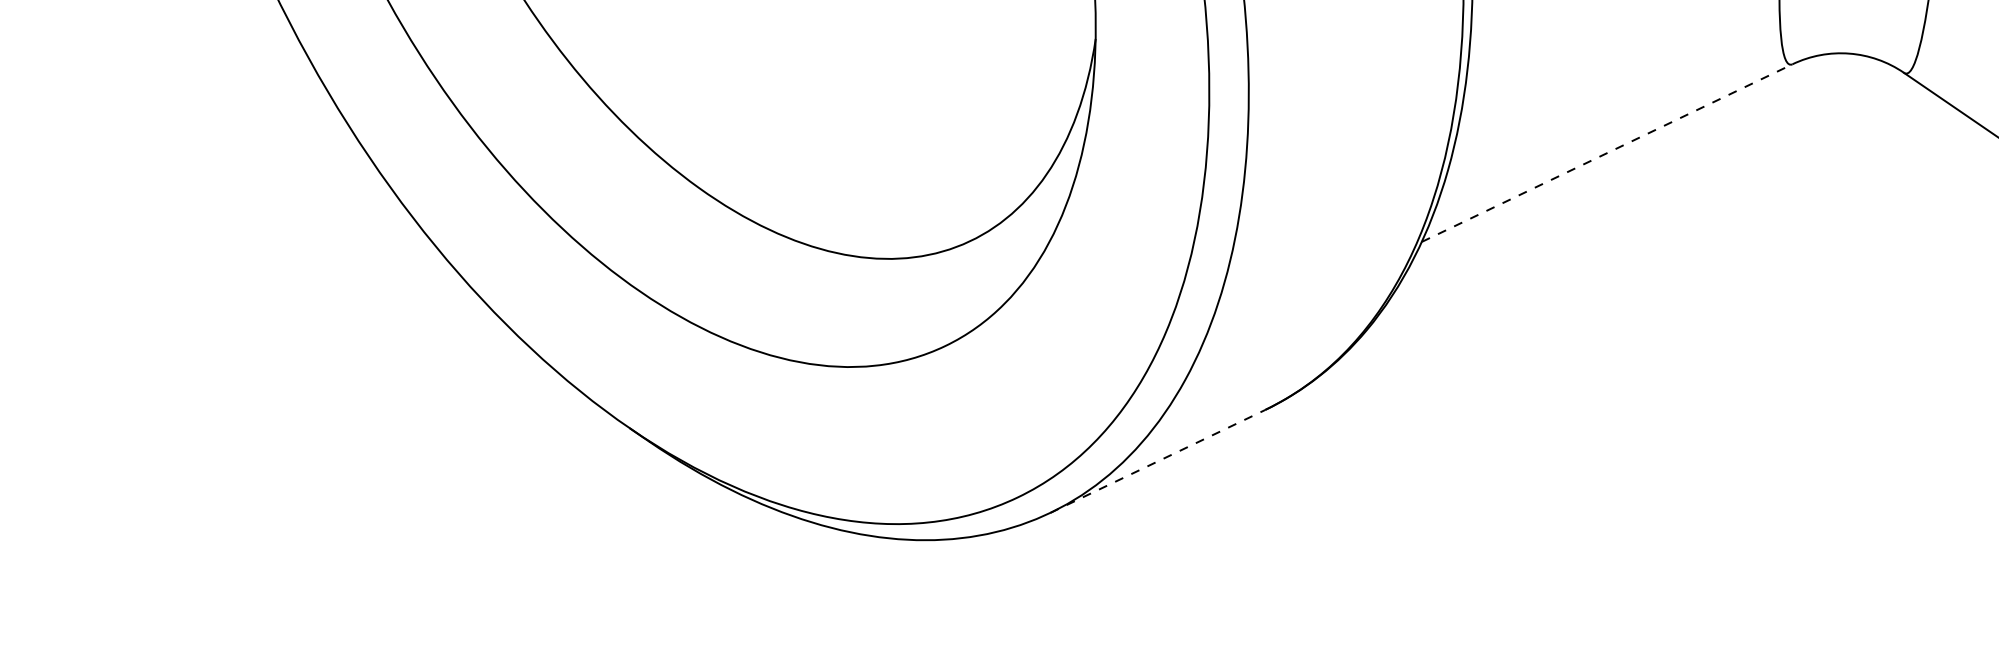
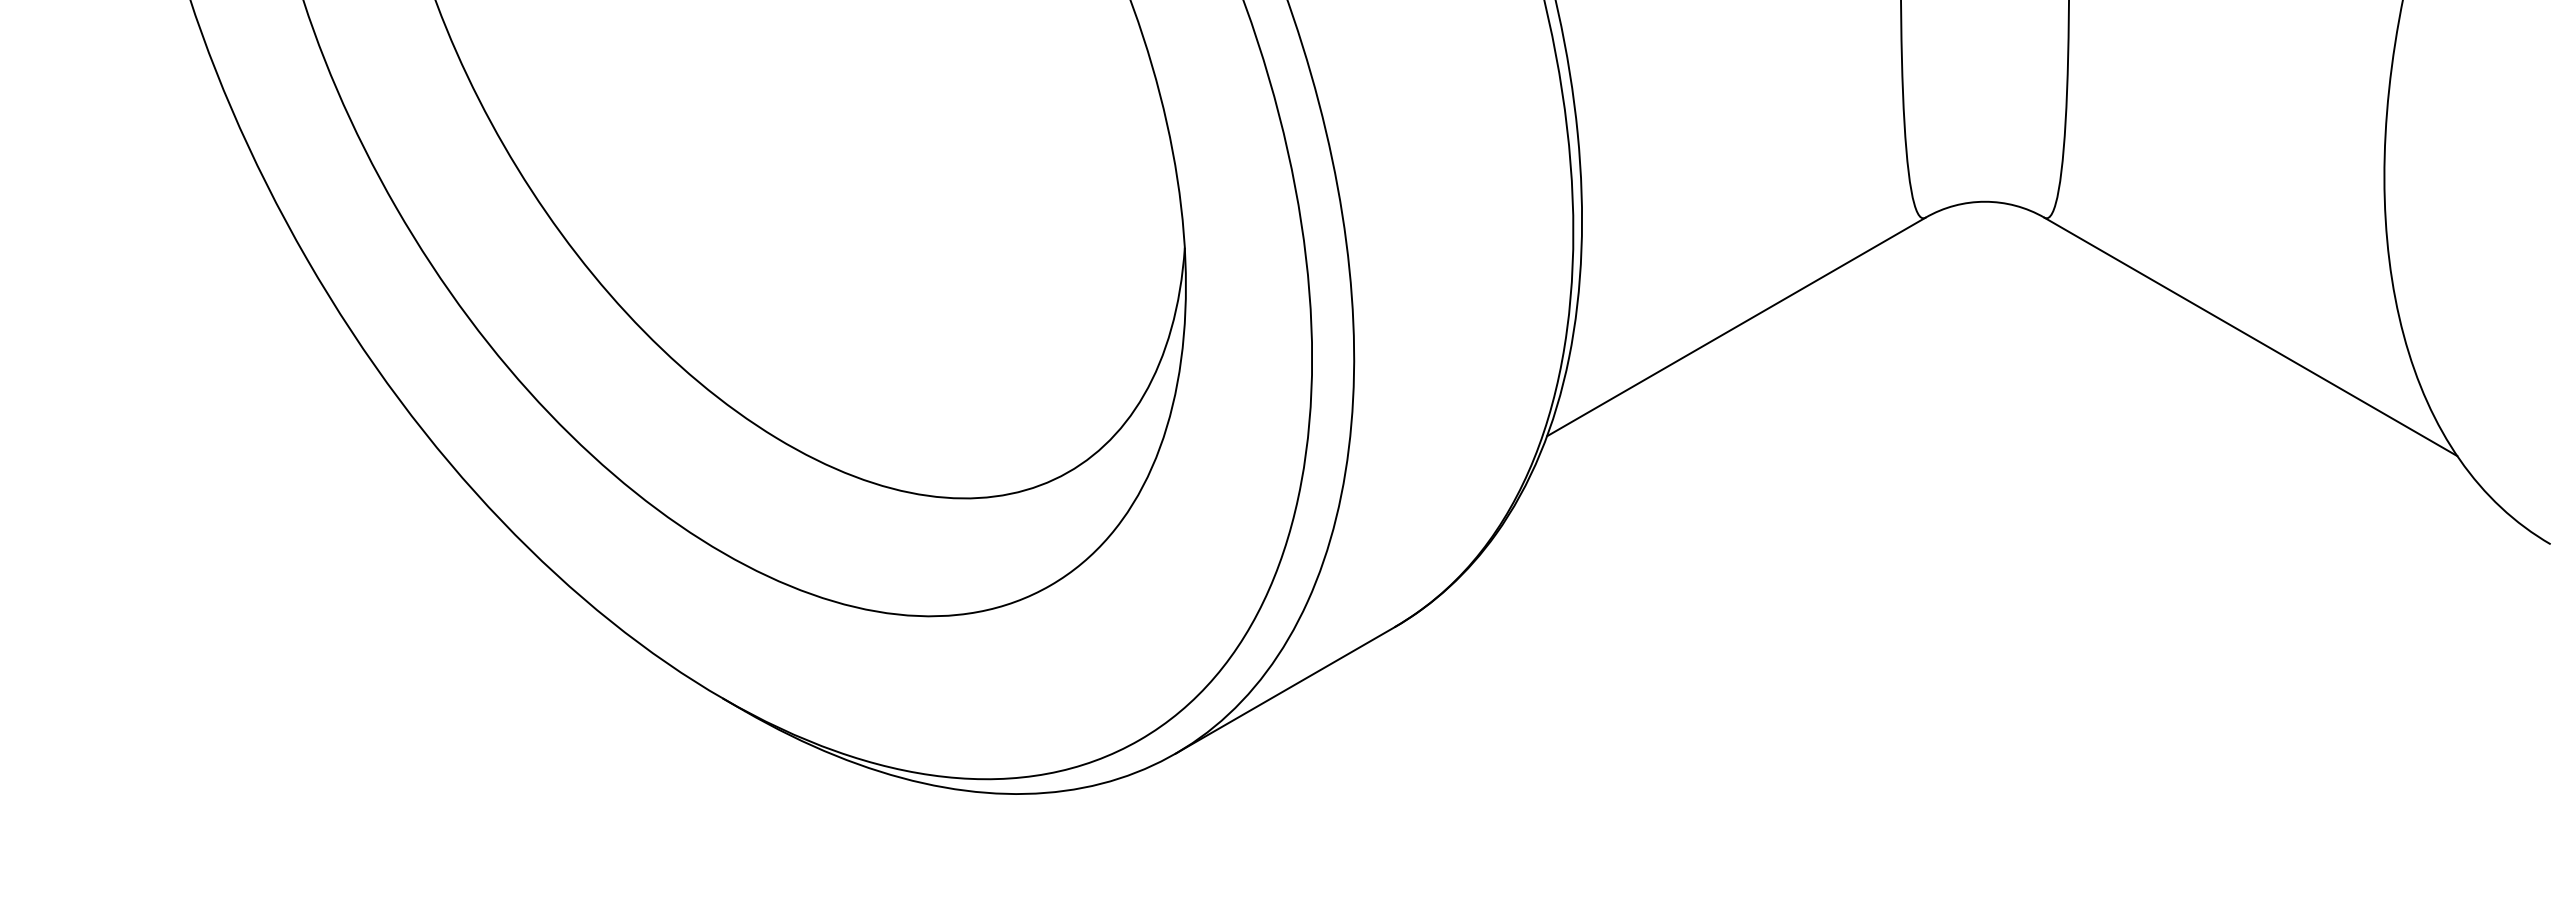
line: (1607, 152) -> (1736, 326), dashed -> solid
line: (1158, 461) -> (1285, 690), dashed -> solid

